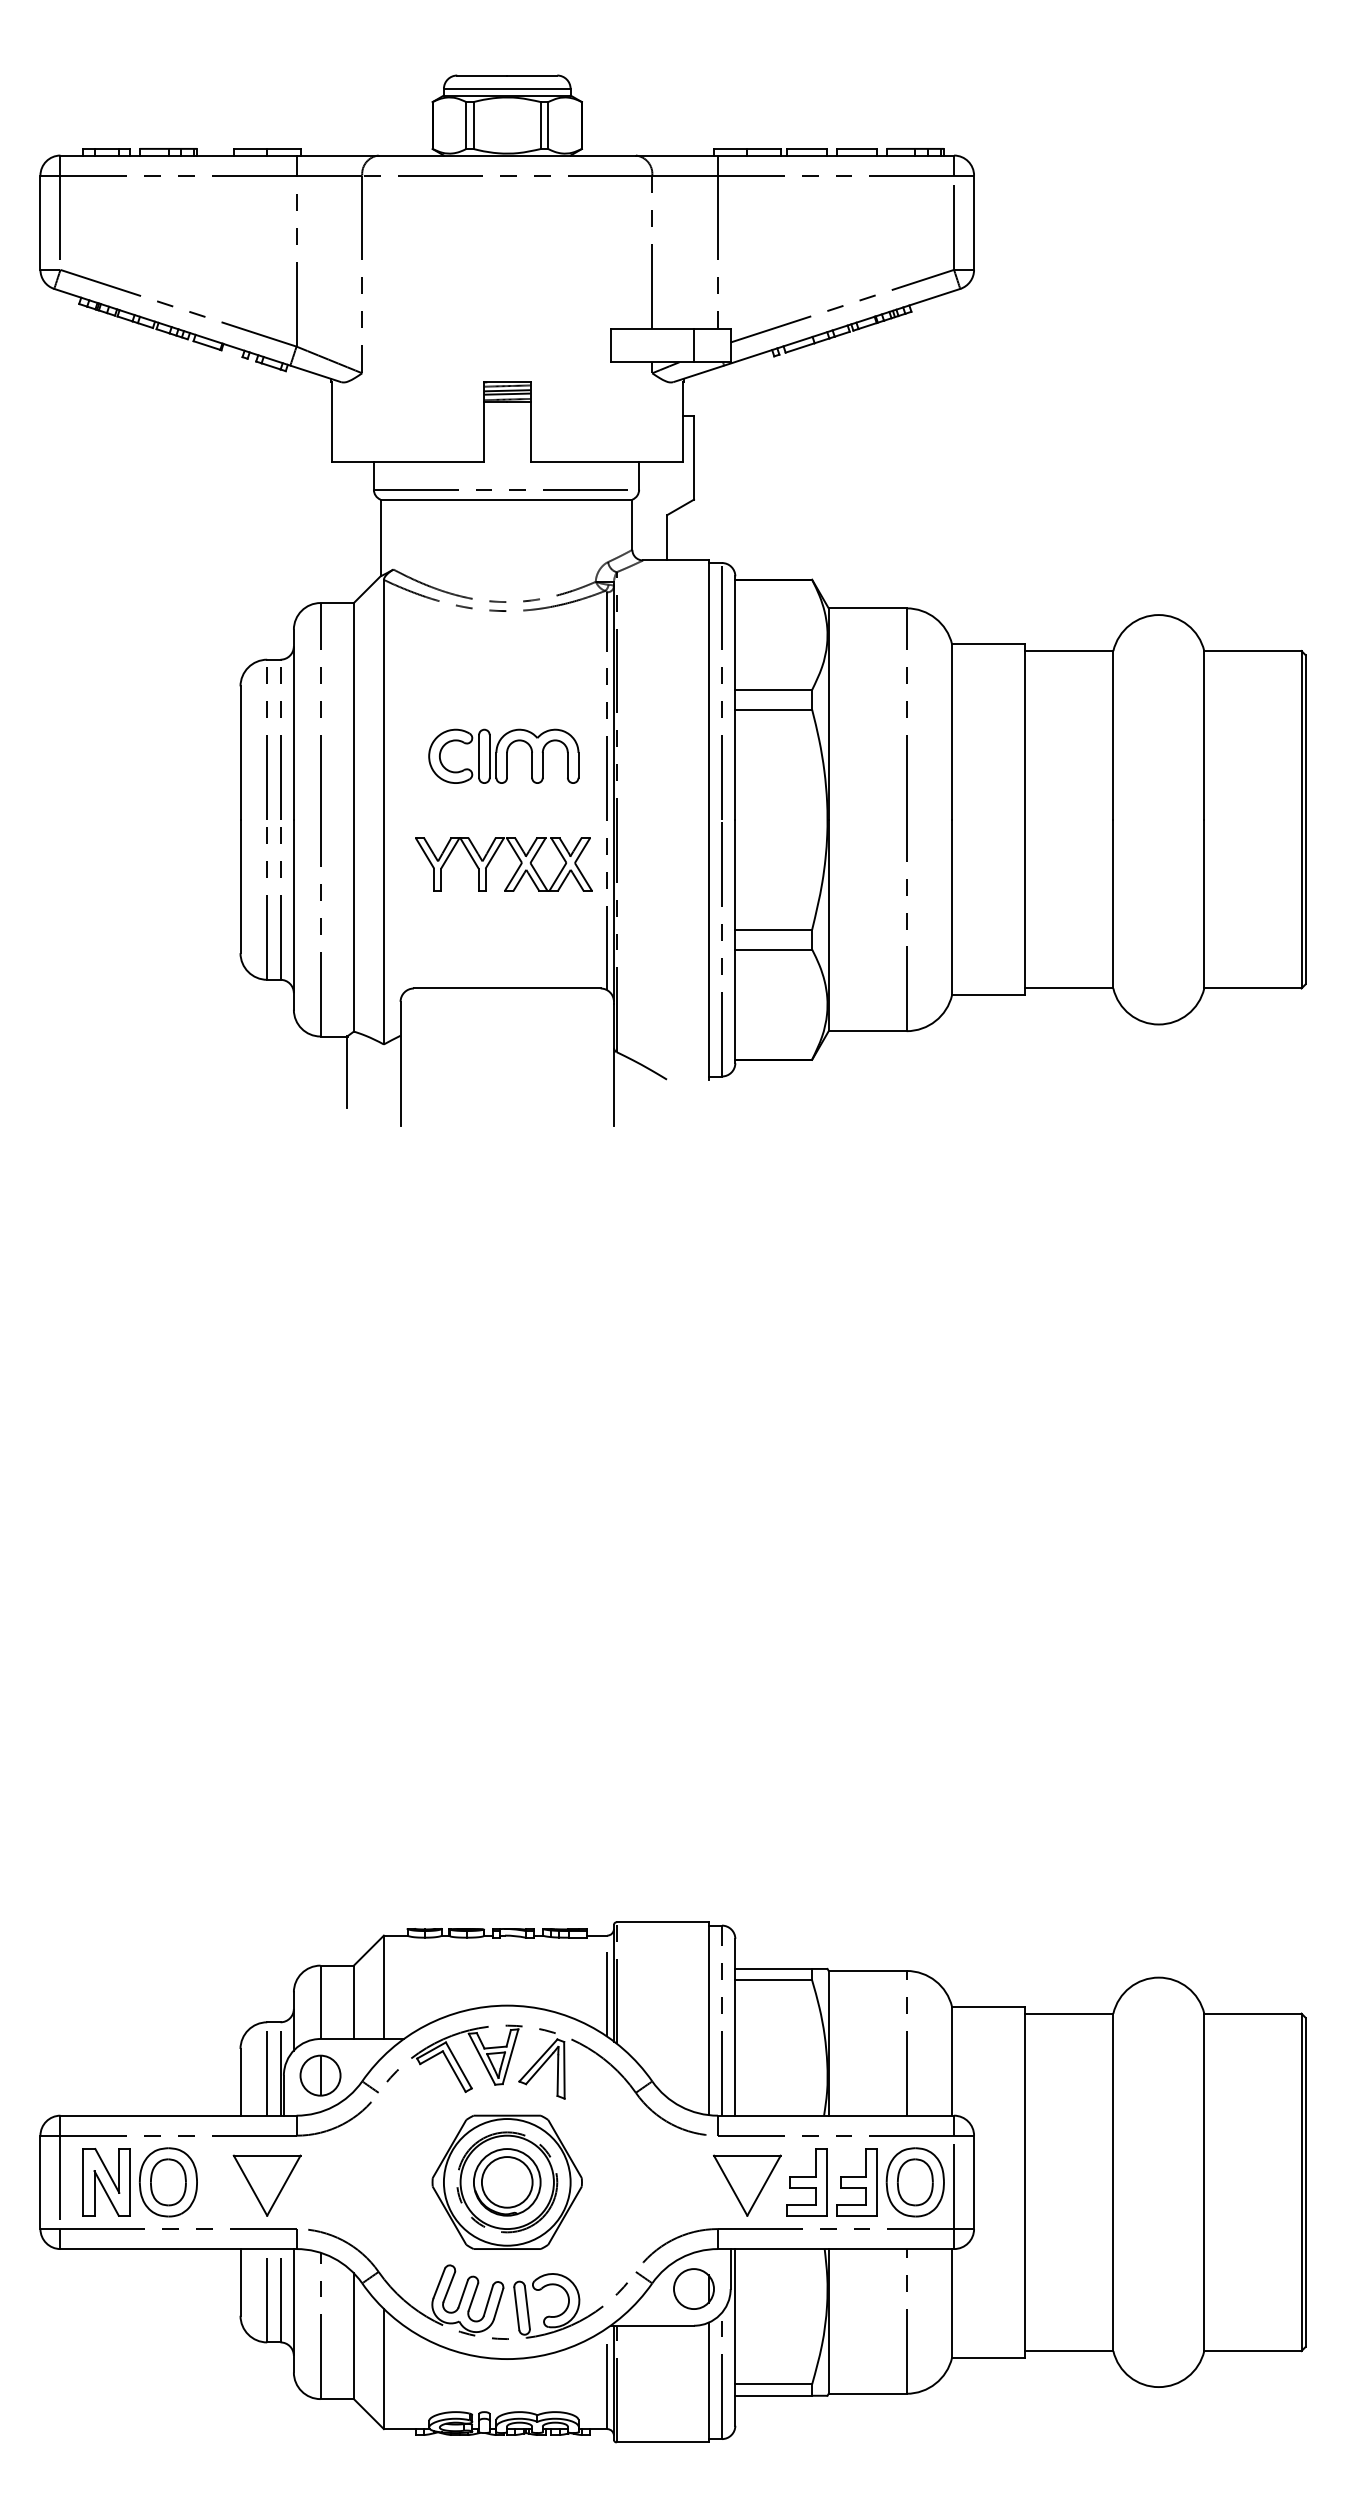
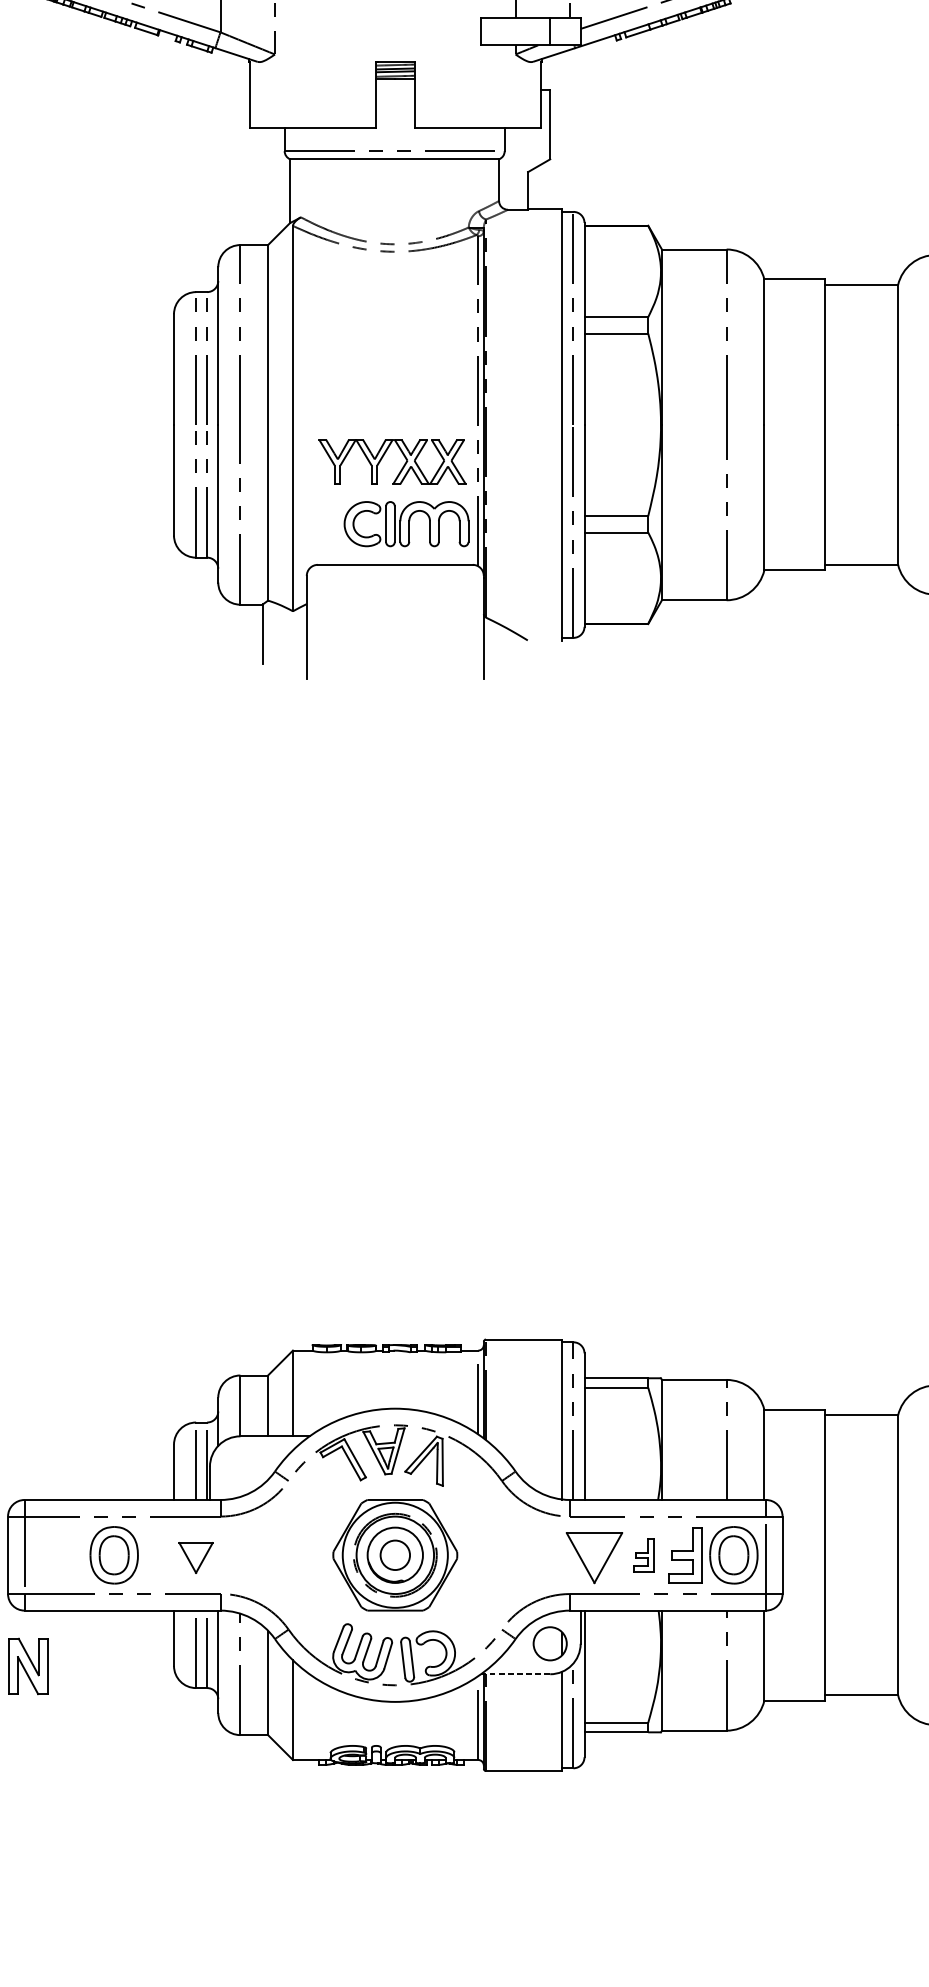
part: (503, 755) -> (406, 523), moved
part: (320, 2075) -> (240, 1466), removed
part: (106, 2182) -> (27, 1666), moved
circle: (506, 2182) -> (394, 1555), size x0.7
part: (806, 2182) -> (643, 1555), size x0.6
part: (266, 2185) -> (195, 1557), size x0.6
line: (652, 2325) -> (515, 1674), solid -> dashed

